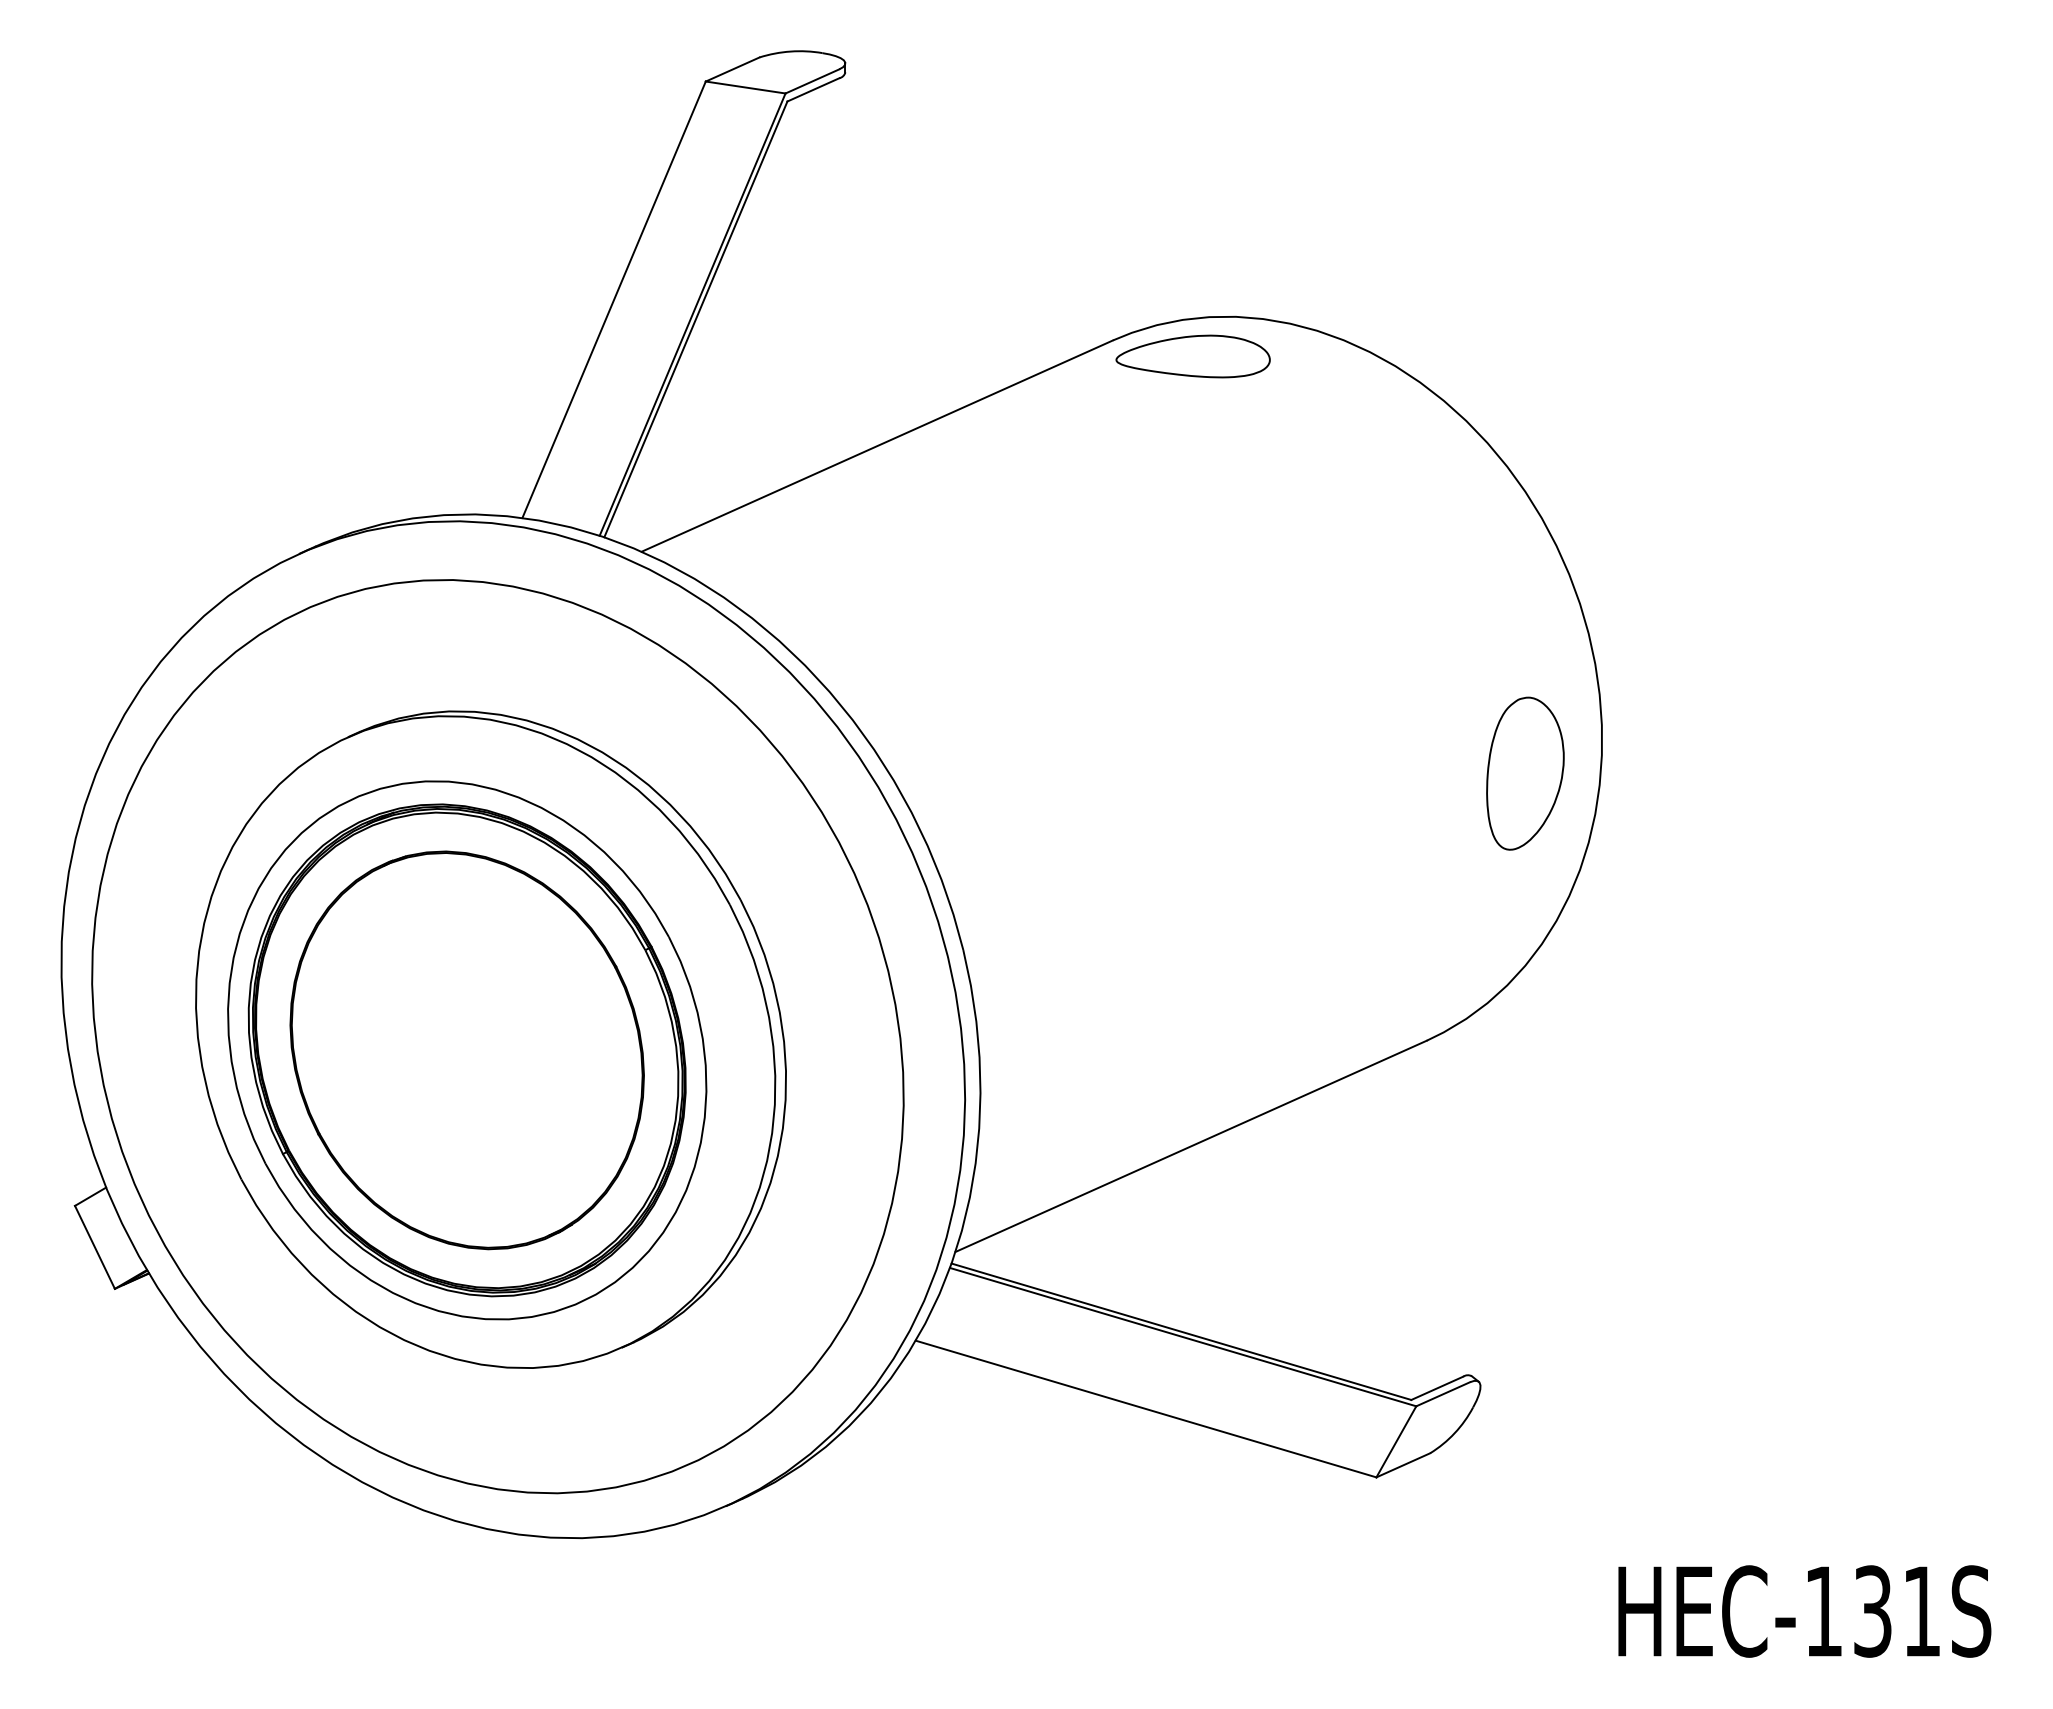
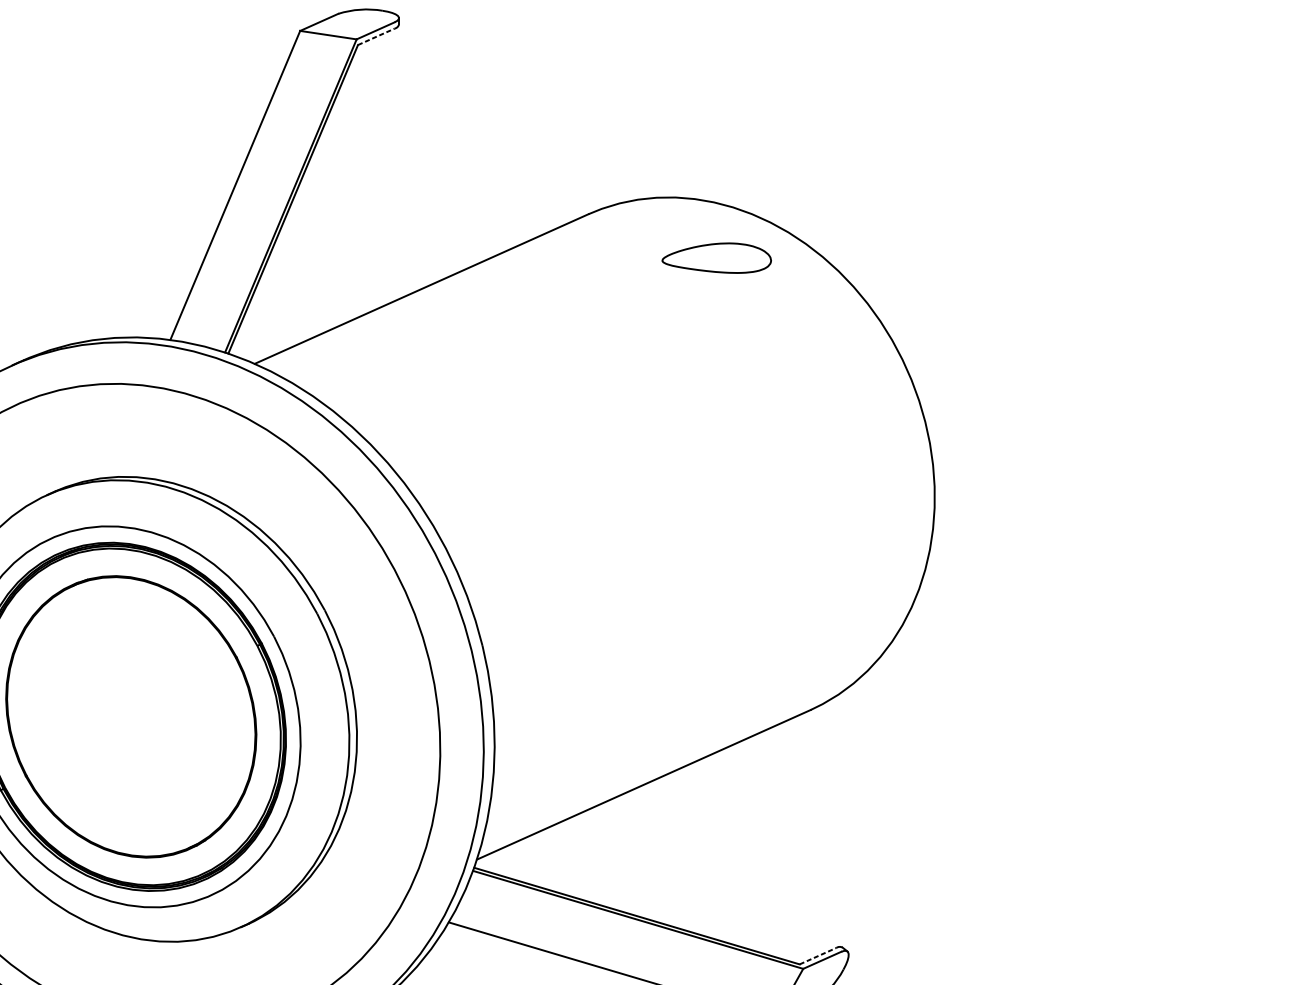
line: (813, 89) -> (376, 36), solid -> dashed
part: (1192, 356) -> (716, 258), moved
part: (1525, 773) -> (880, 520), removed
line: (1437, 1388) -> (818, 956), solid -> dashed

